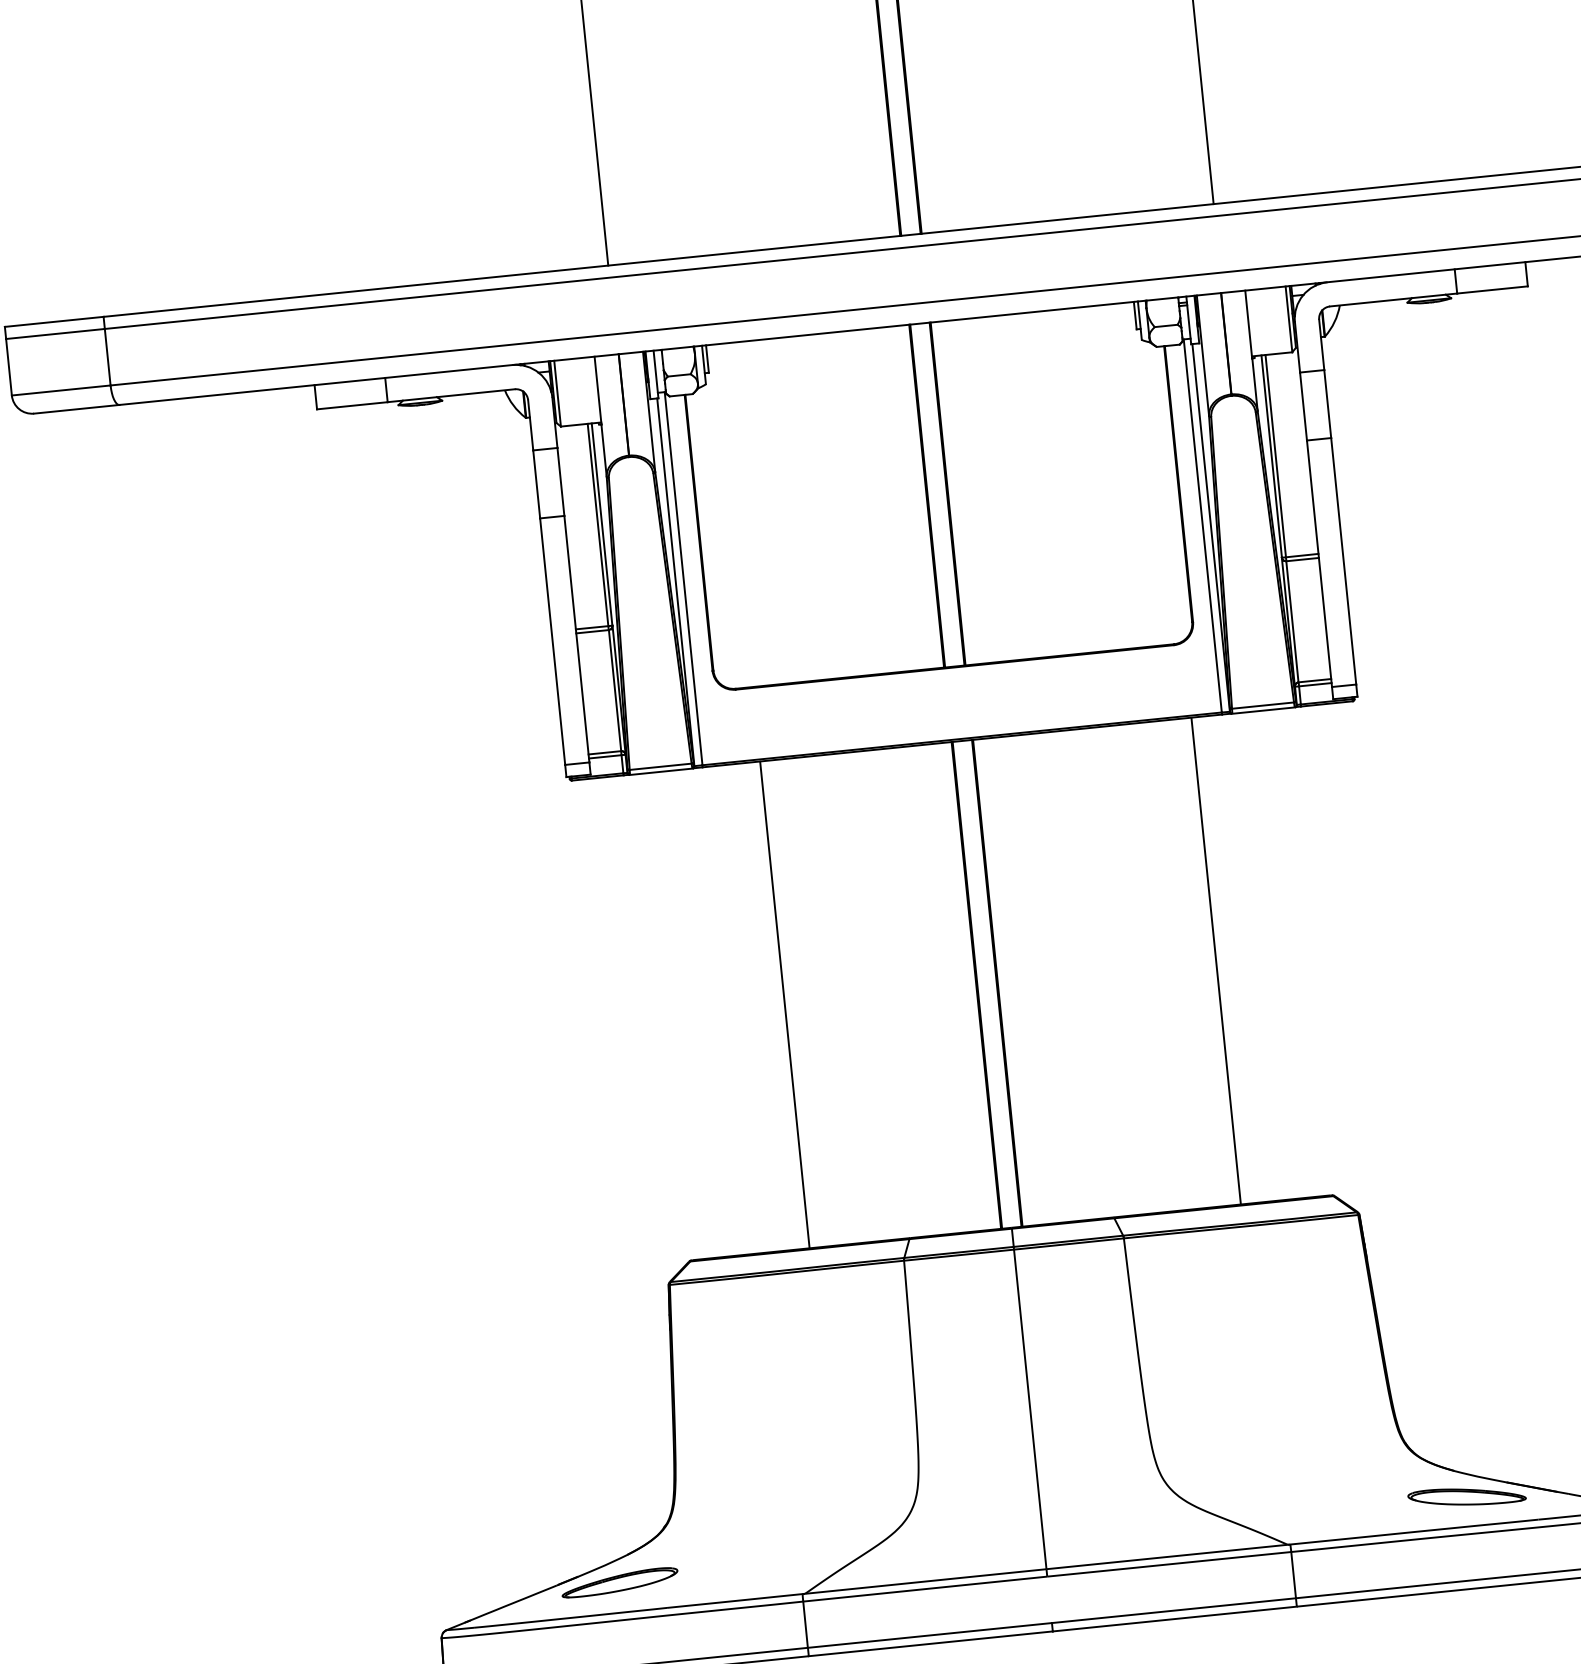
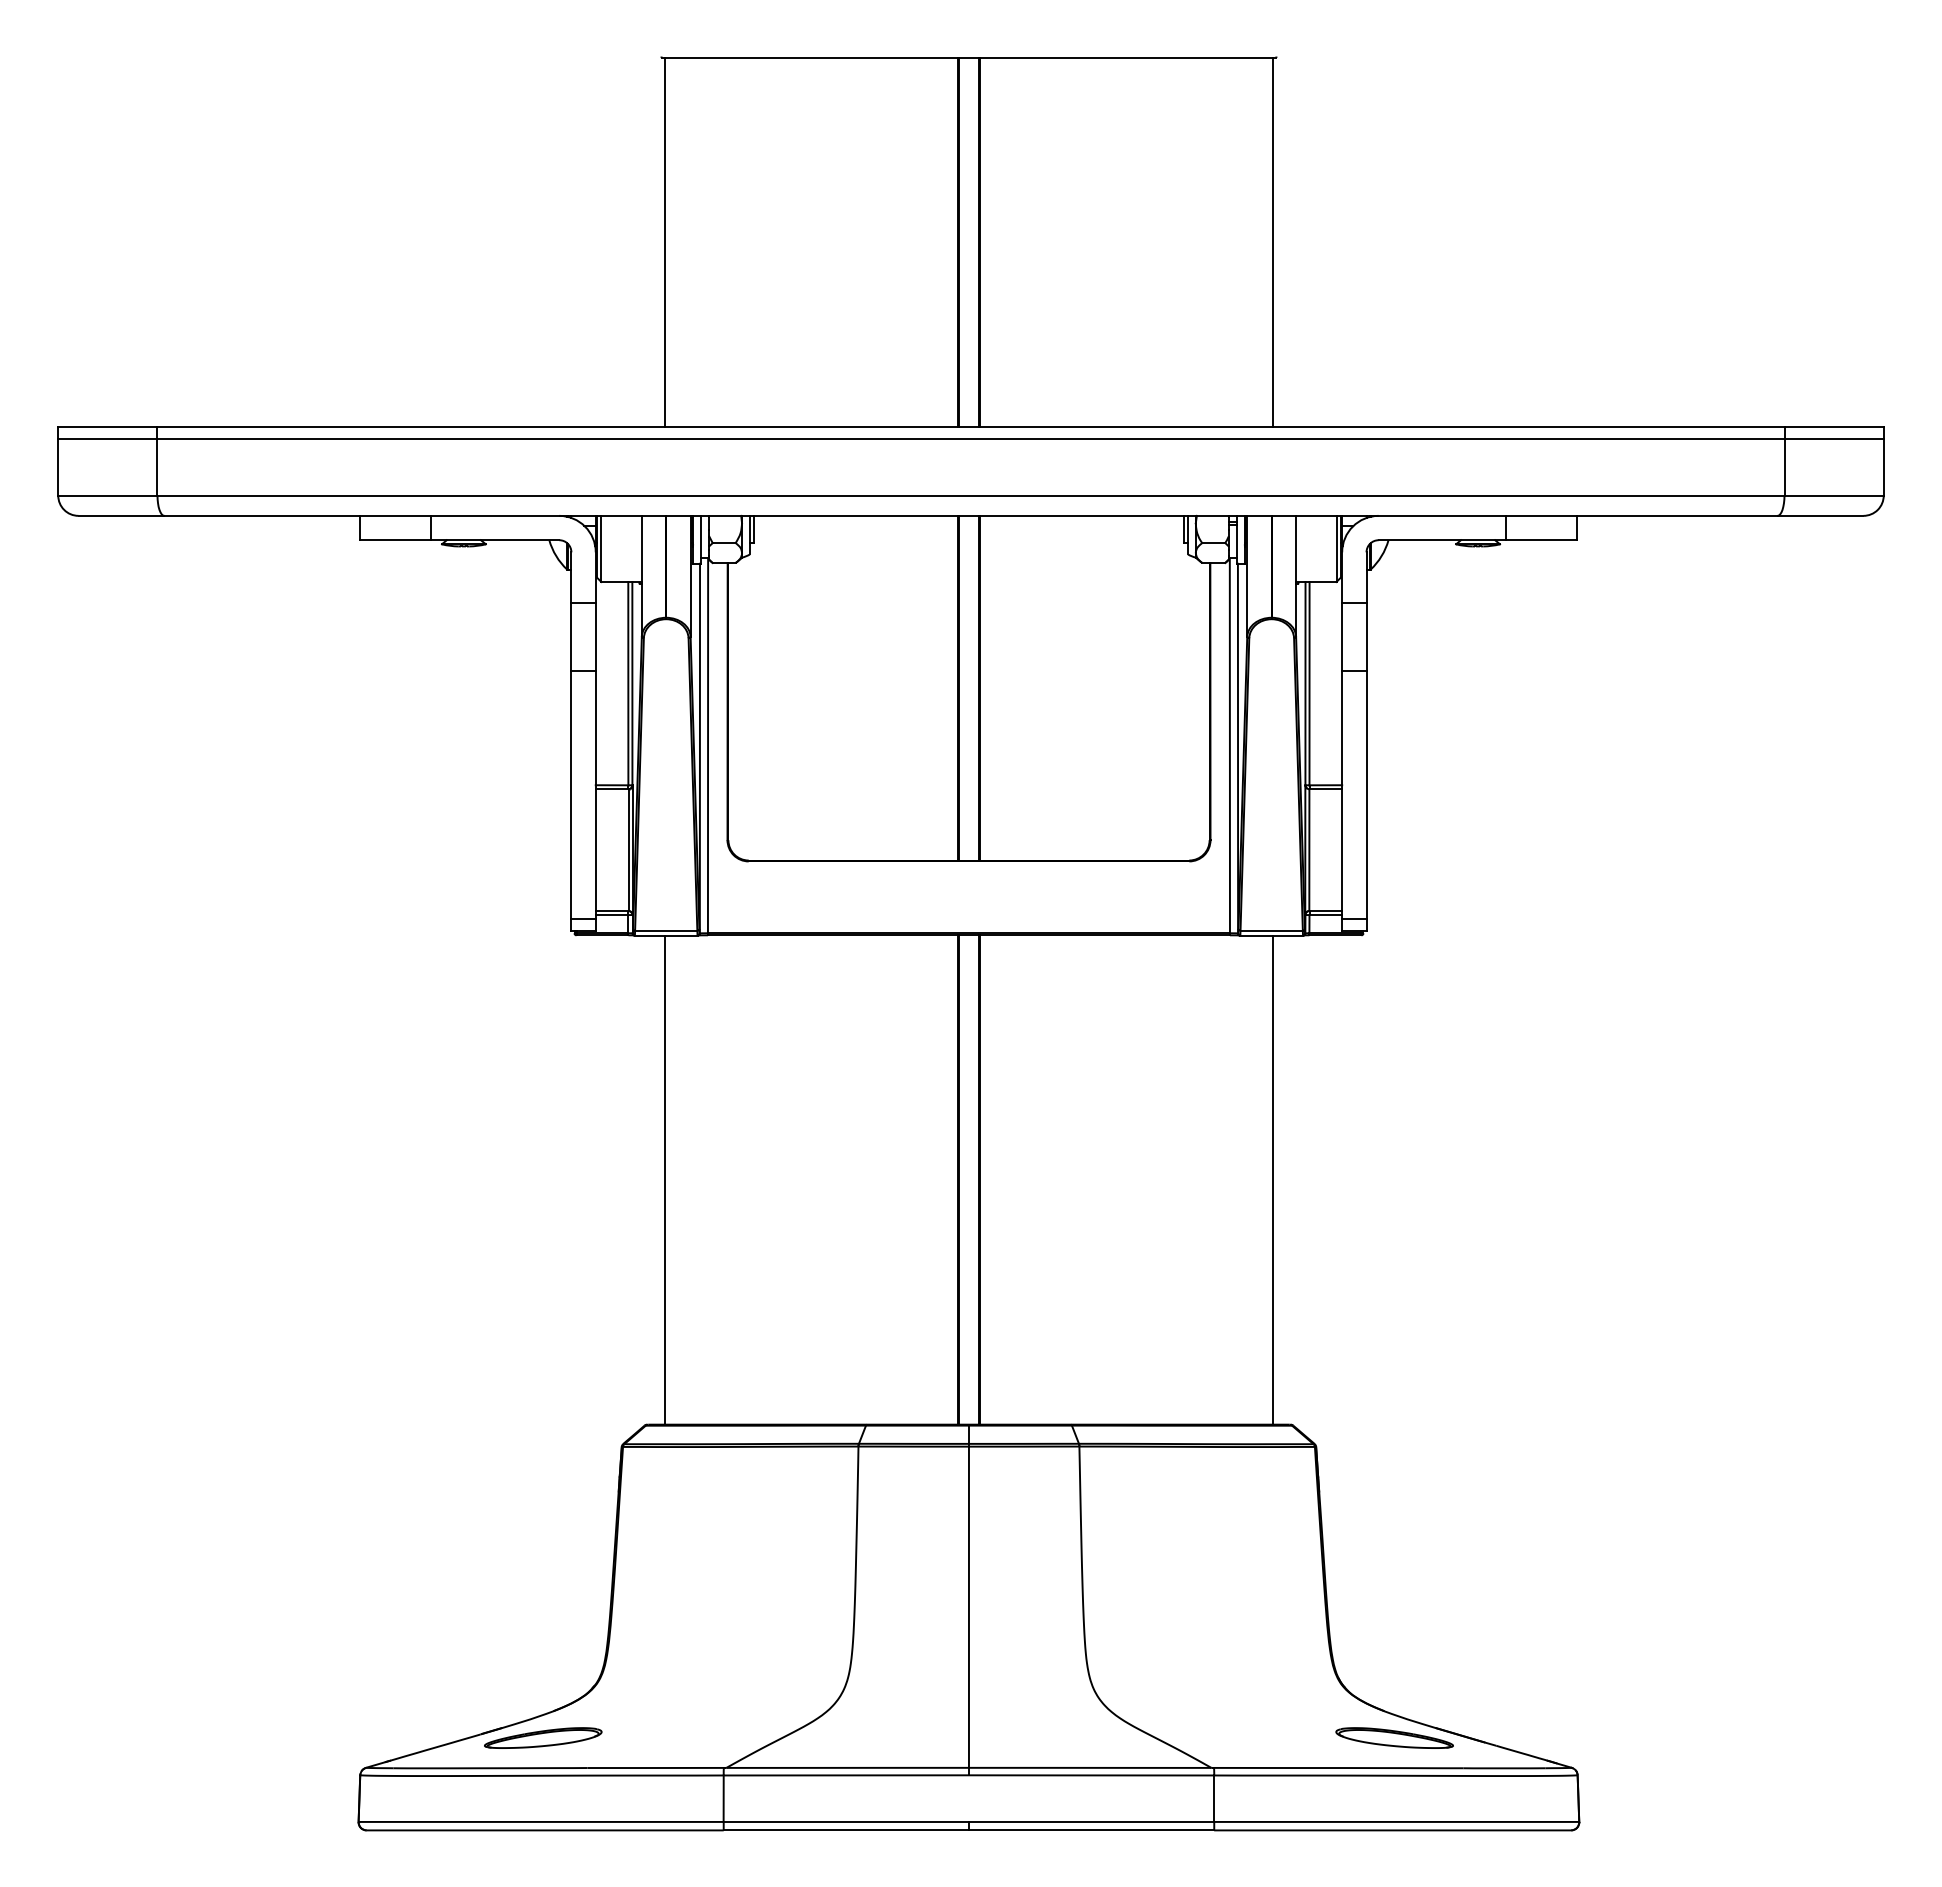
line: (1216, 960) -> (1273, 1179), moved
line: (784, 1004) -> (664, 1179), moved

